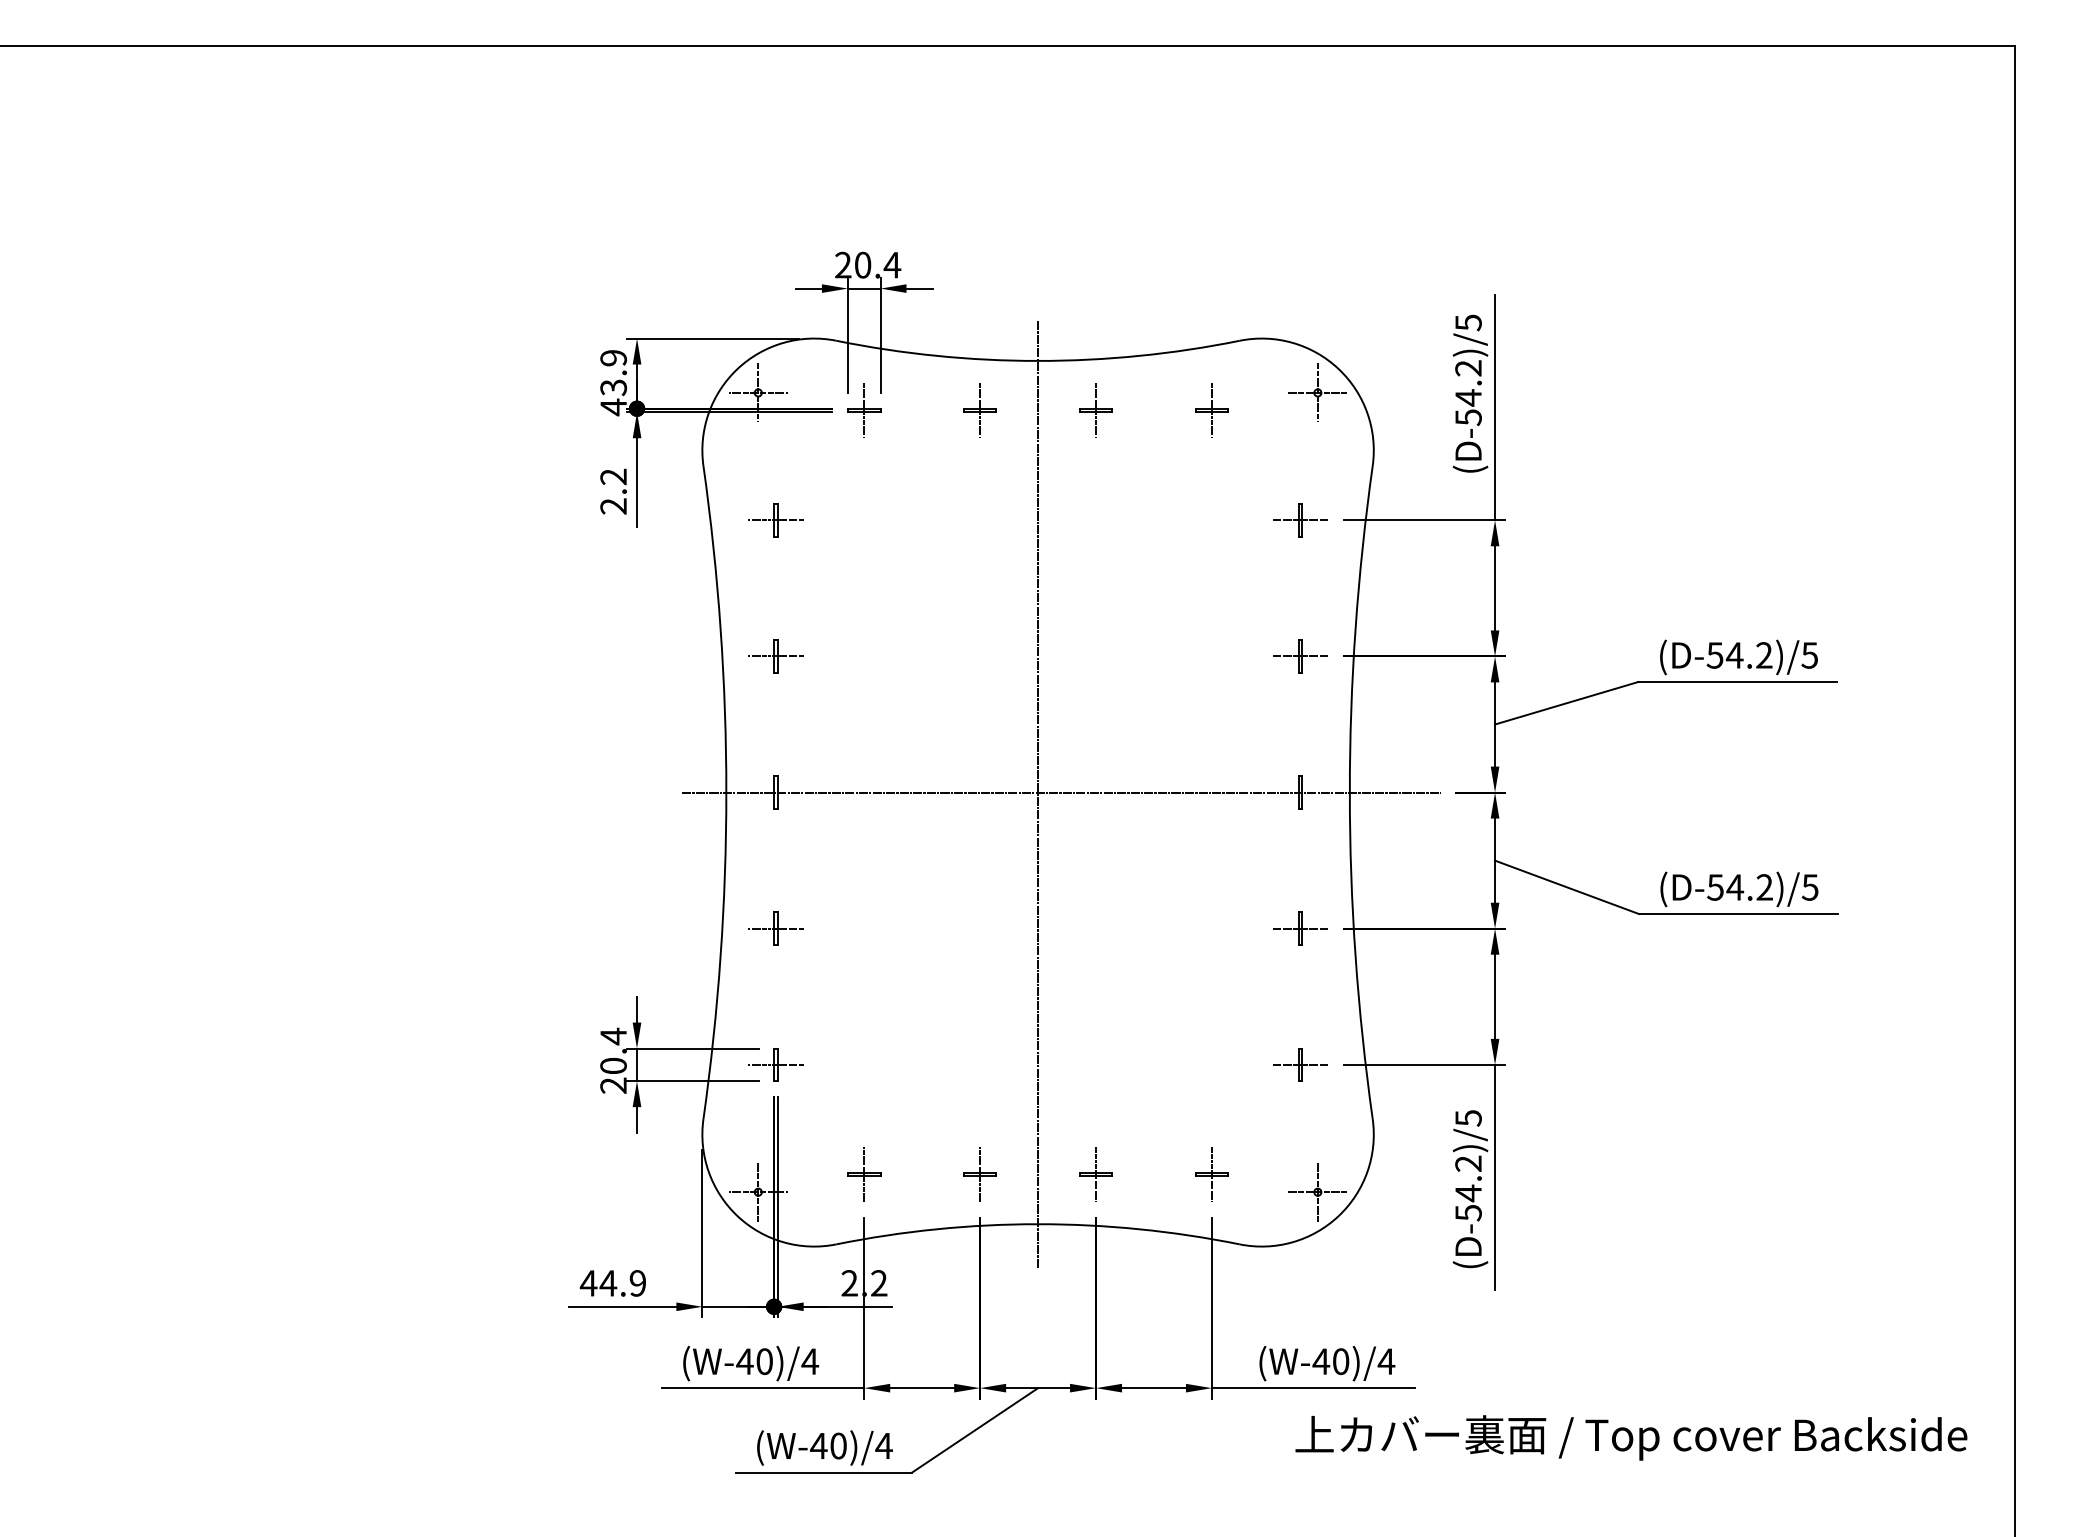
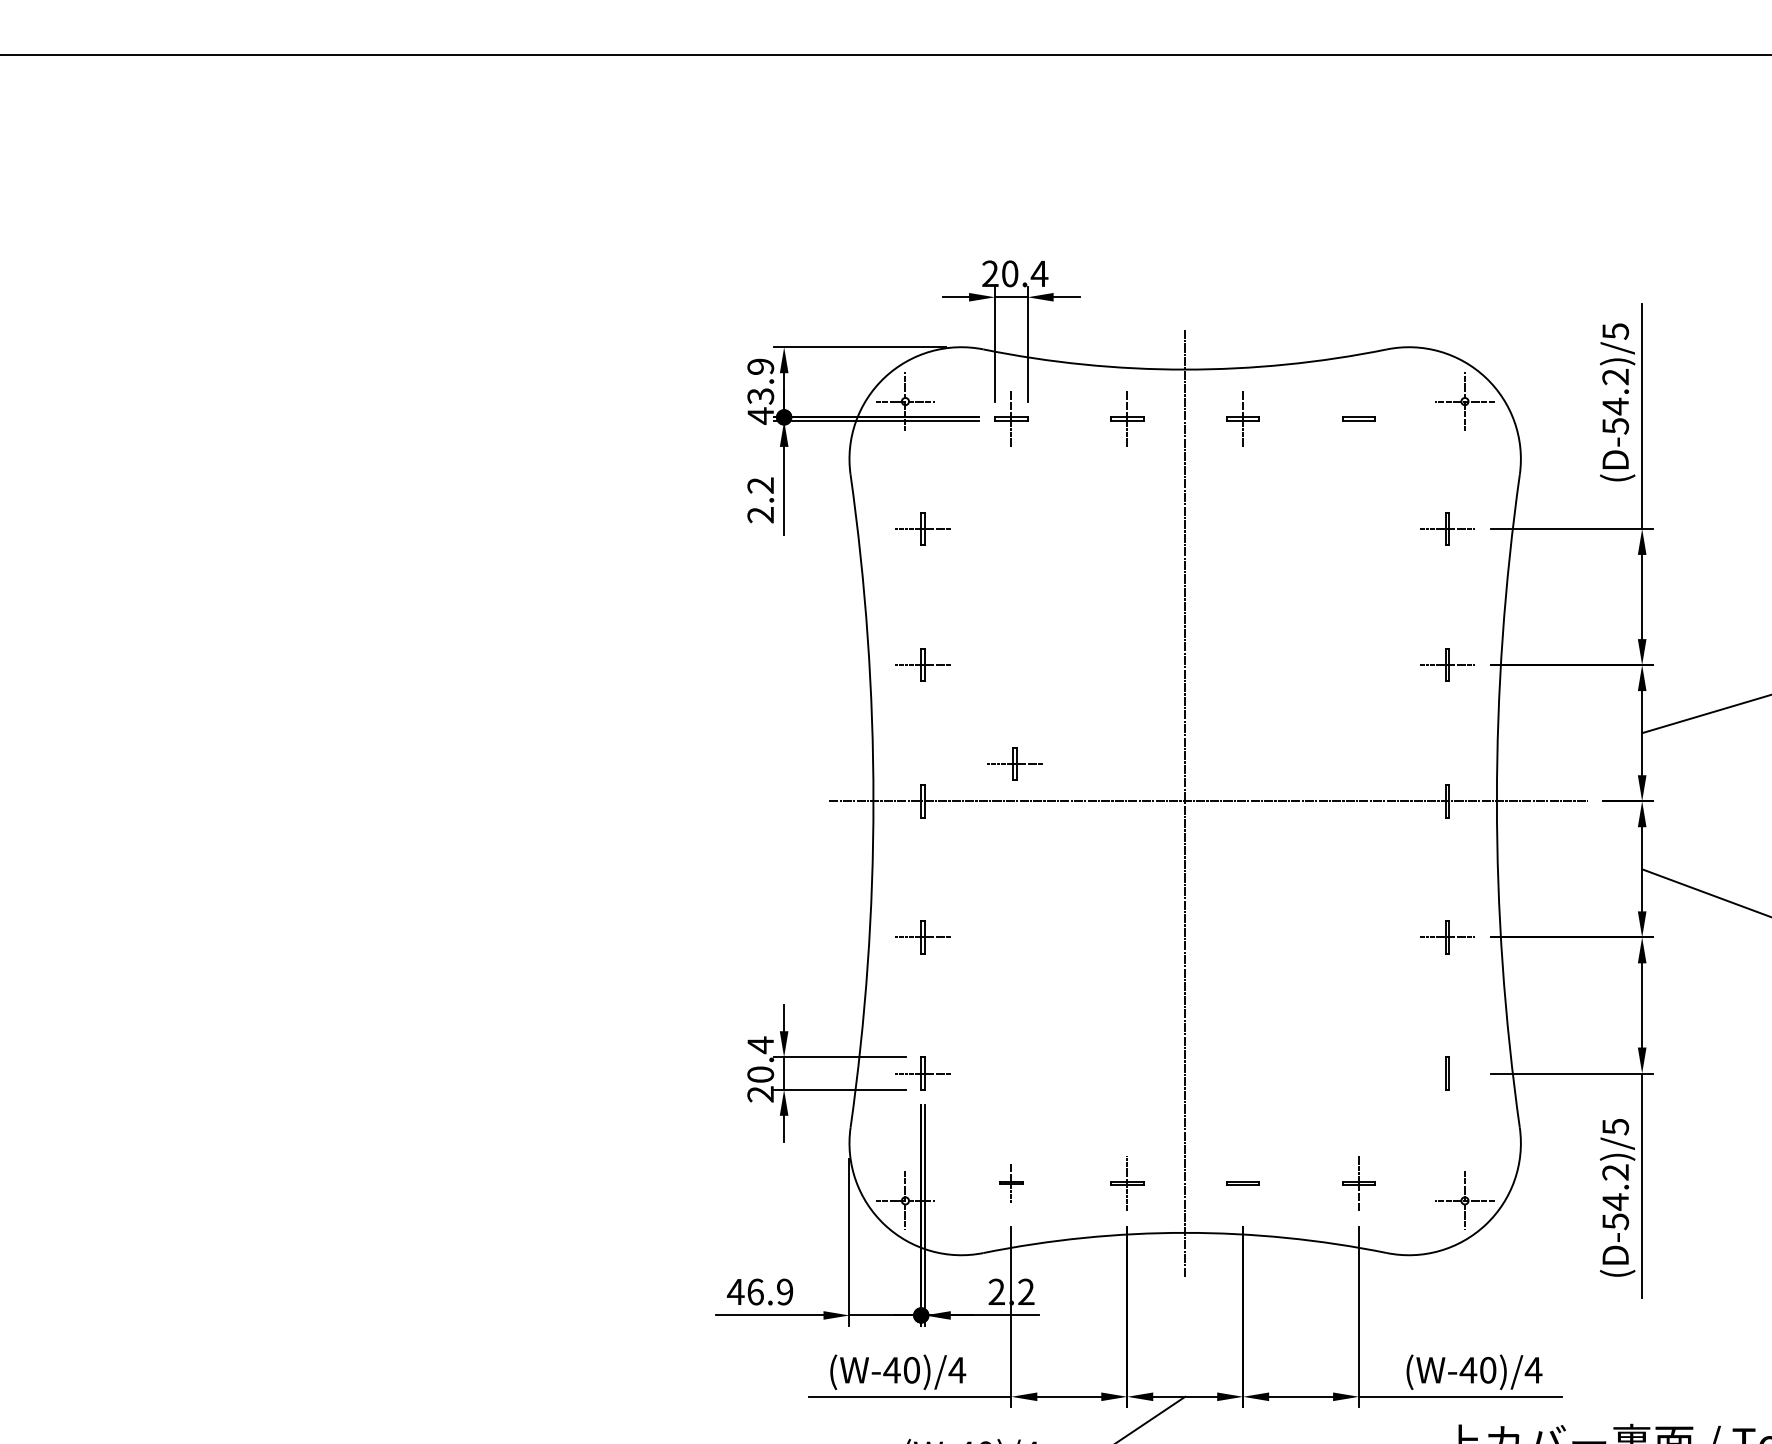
line: (1211, 410) -> (1358, 419), removed
part: (867, 755) -> (1014, 764), added
line: (1300, 1064) -> (1447, 1073), removed
part: (864, 1174) -> (1011, 1183), size x0.7
line: (1096, 1174) -> (1243, 1183), removed
text: (608, 1283) -> (755, 1292), 44.9 -> 46.9

